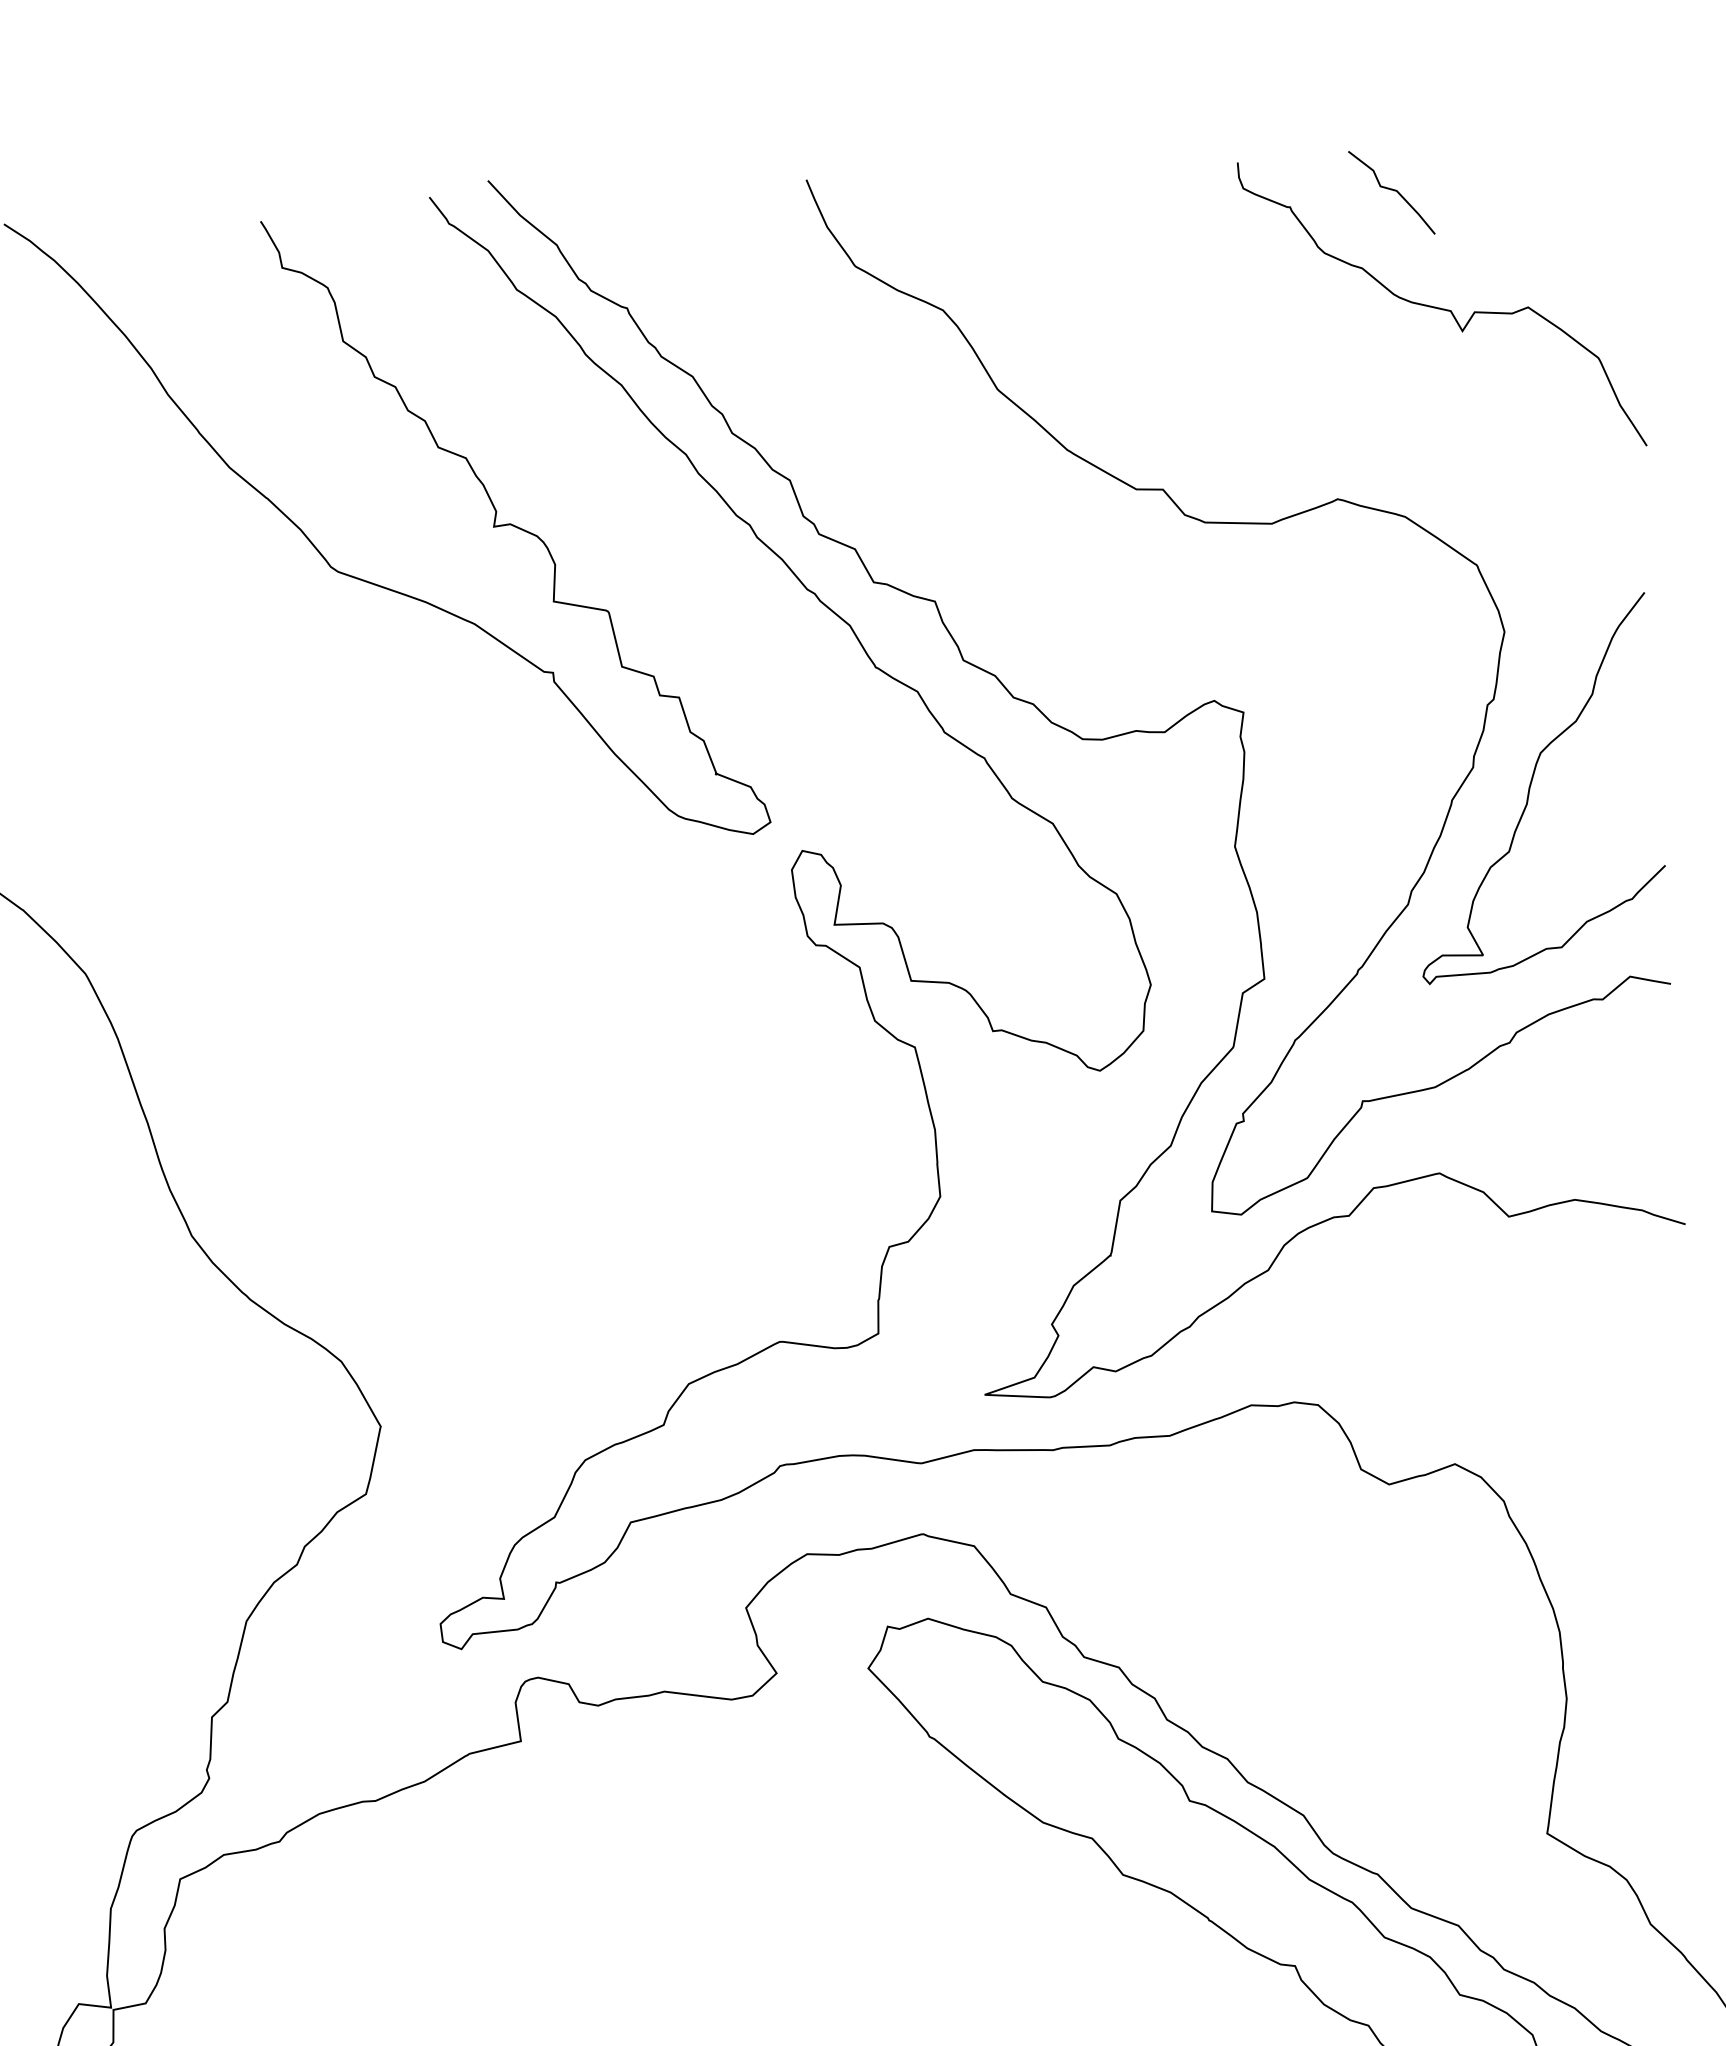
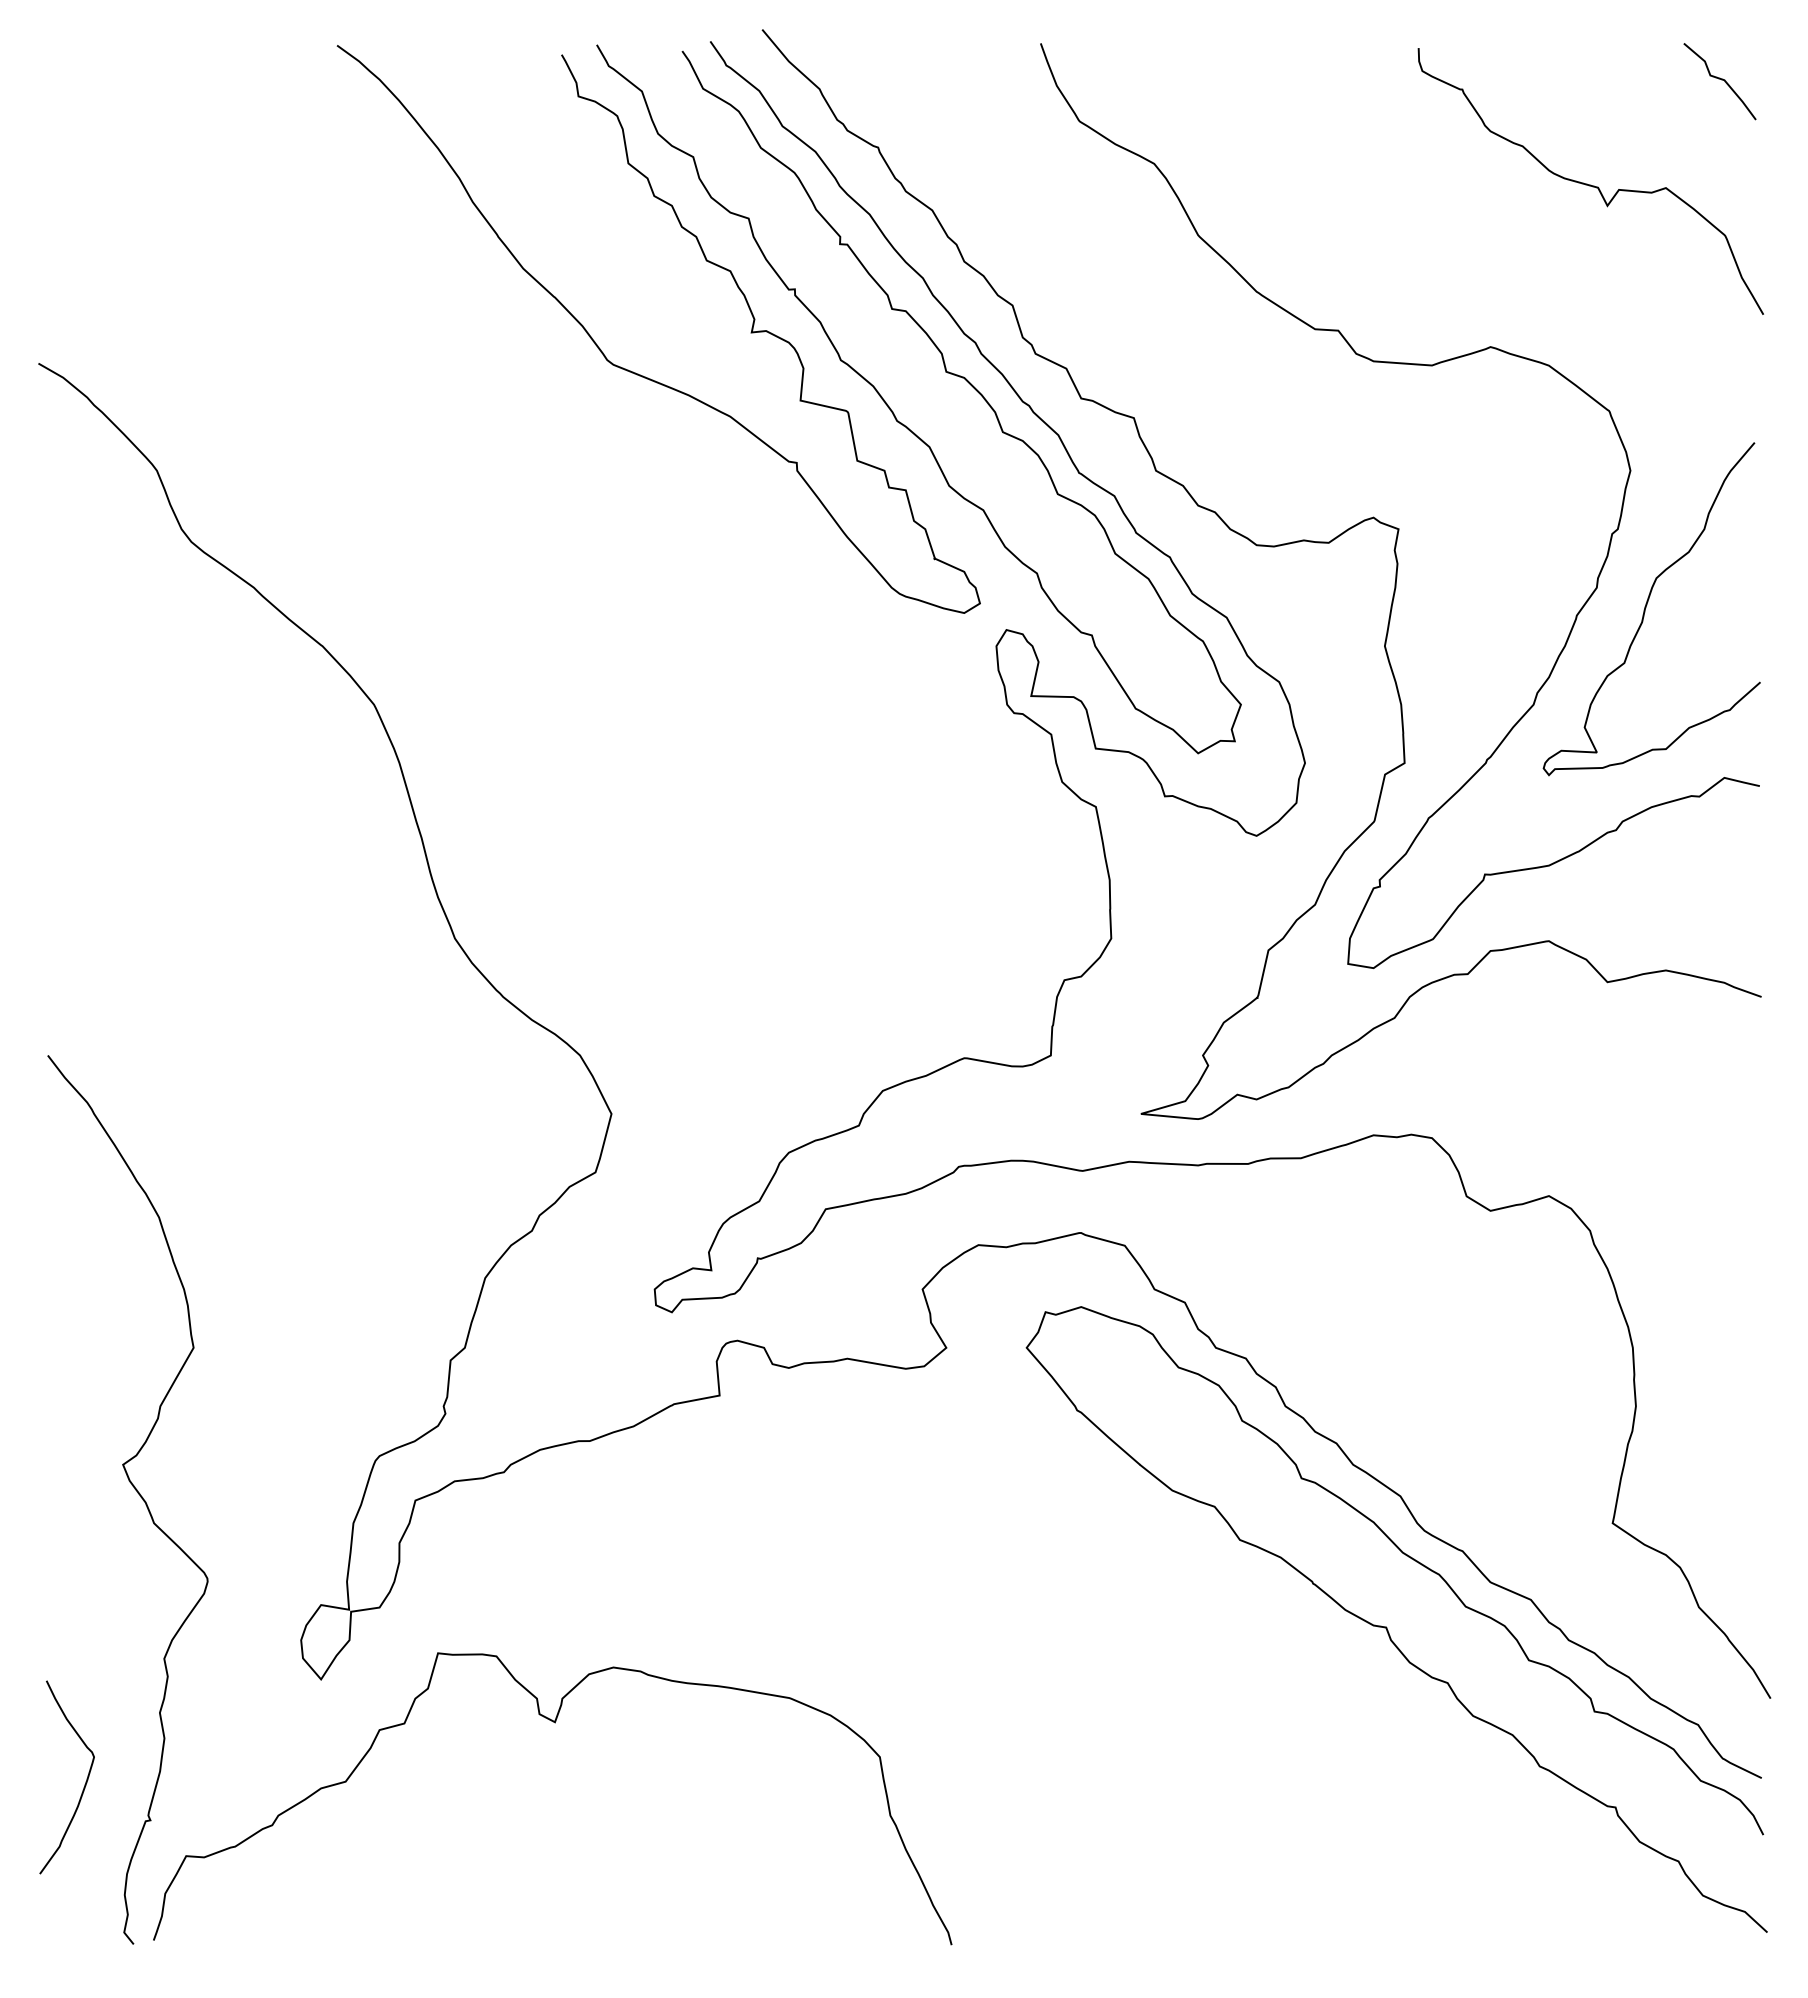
curve: (1391, 190) -> (1719, 79), moved
curve: (660, 608) -> (893, 411), added

